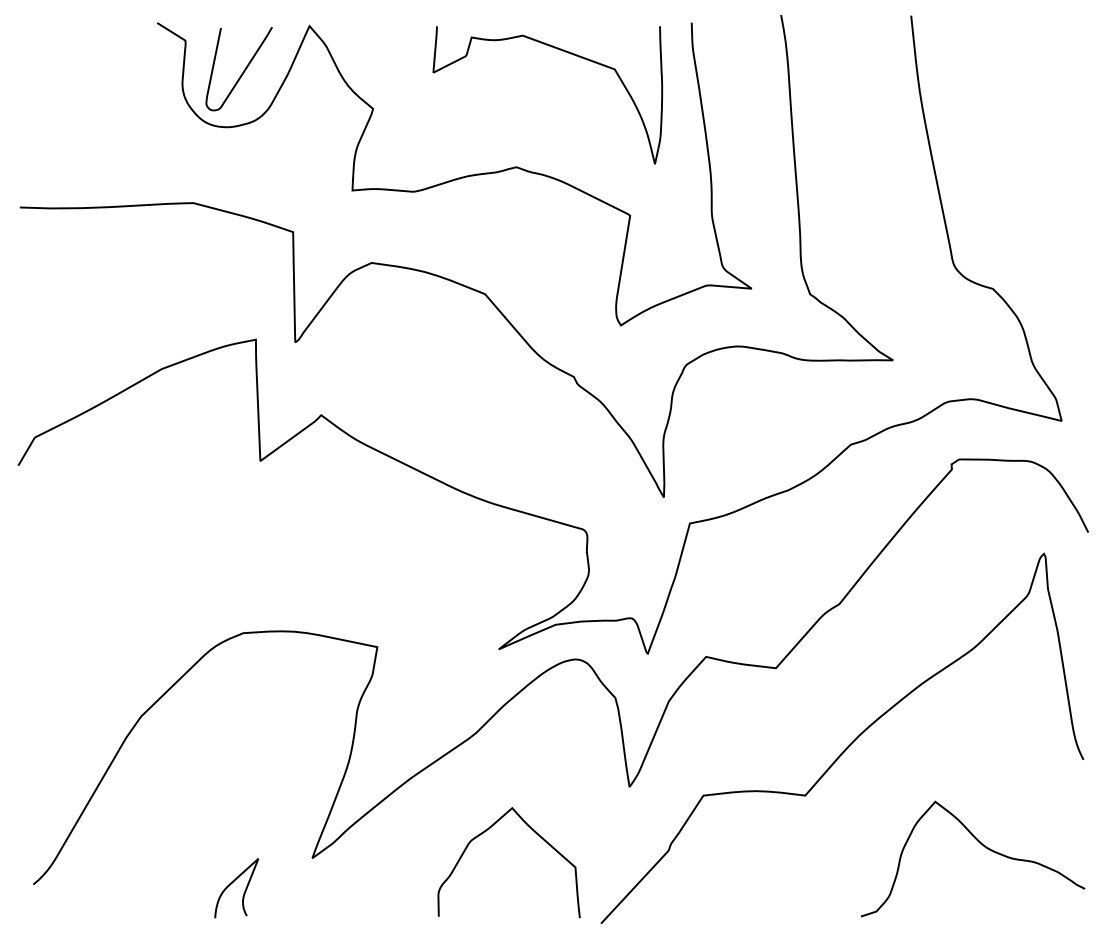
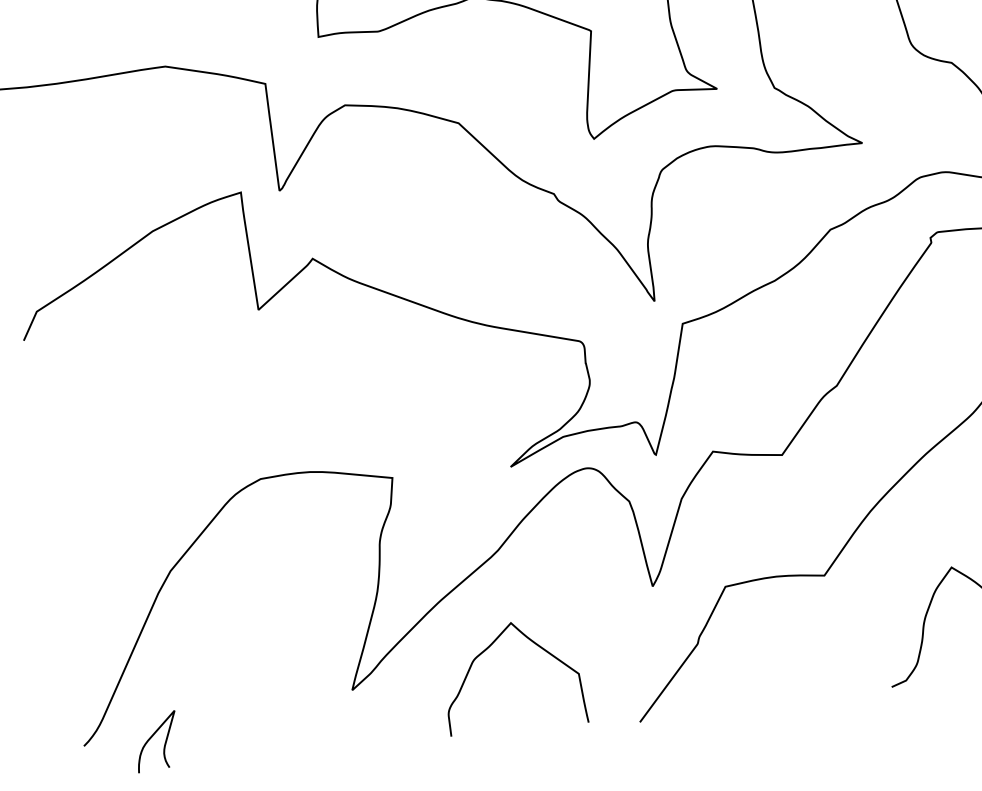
curve: (485, 832) -> (487, 649), moved
curve: (232, 883) -> (152, 737), moved

